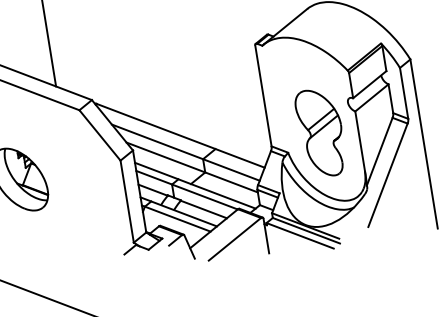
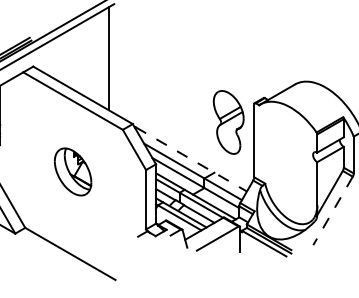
part: (320, 133) -> (228, 122), moved
line: (180, 135) -> (191, 159), solid -> dashed
line: (388, 174) -> (333, 210), solid -> dashed

